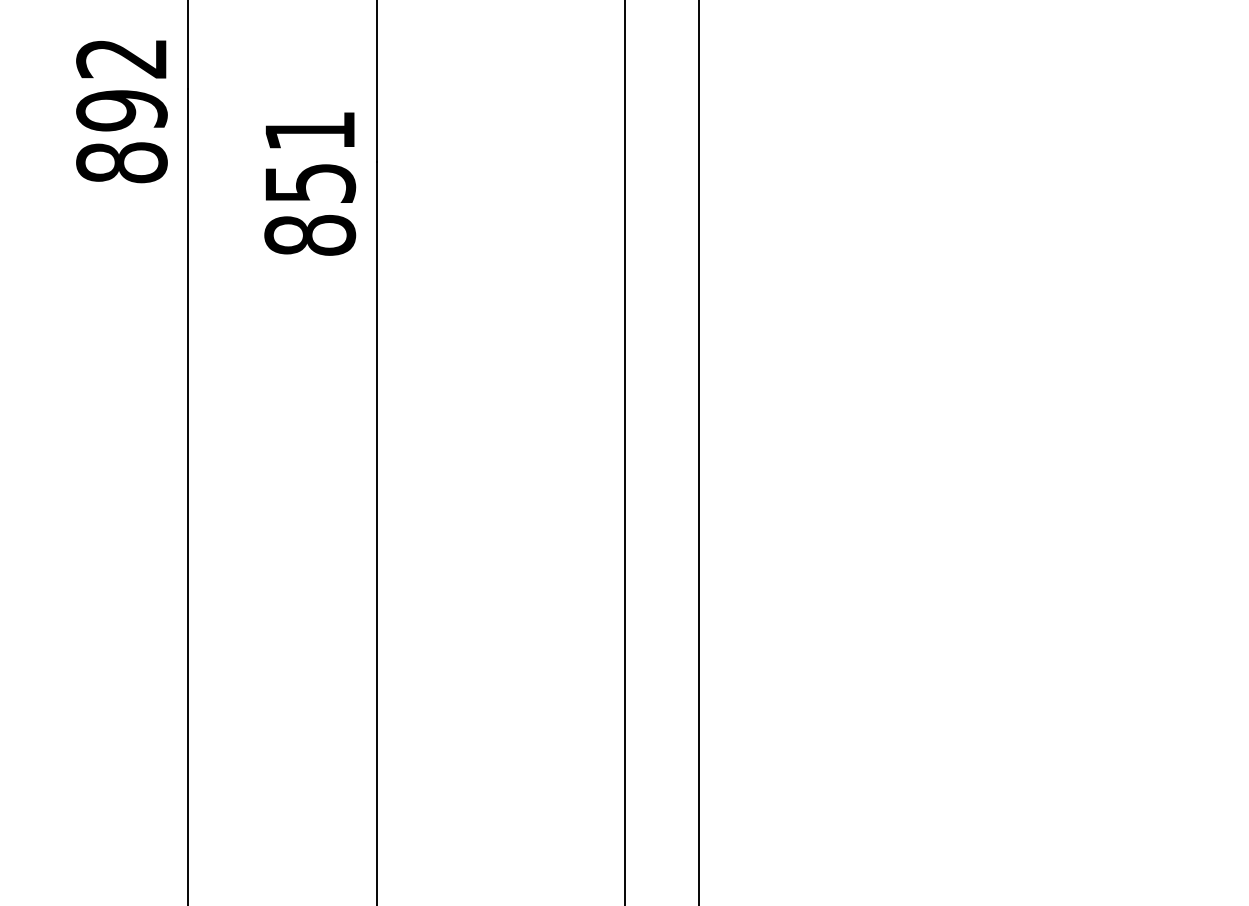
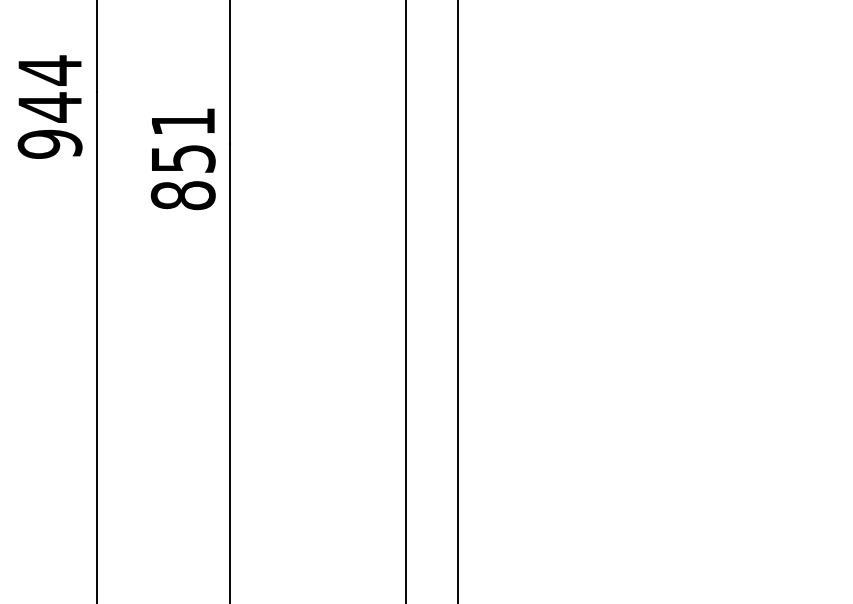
text: (121, 110) -> (49, 107), 892 -> 944

